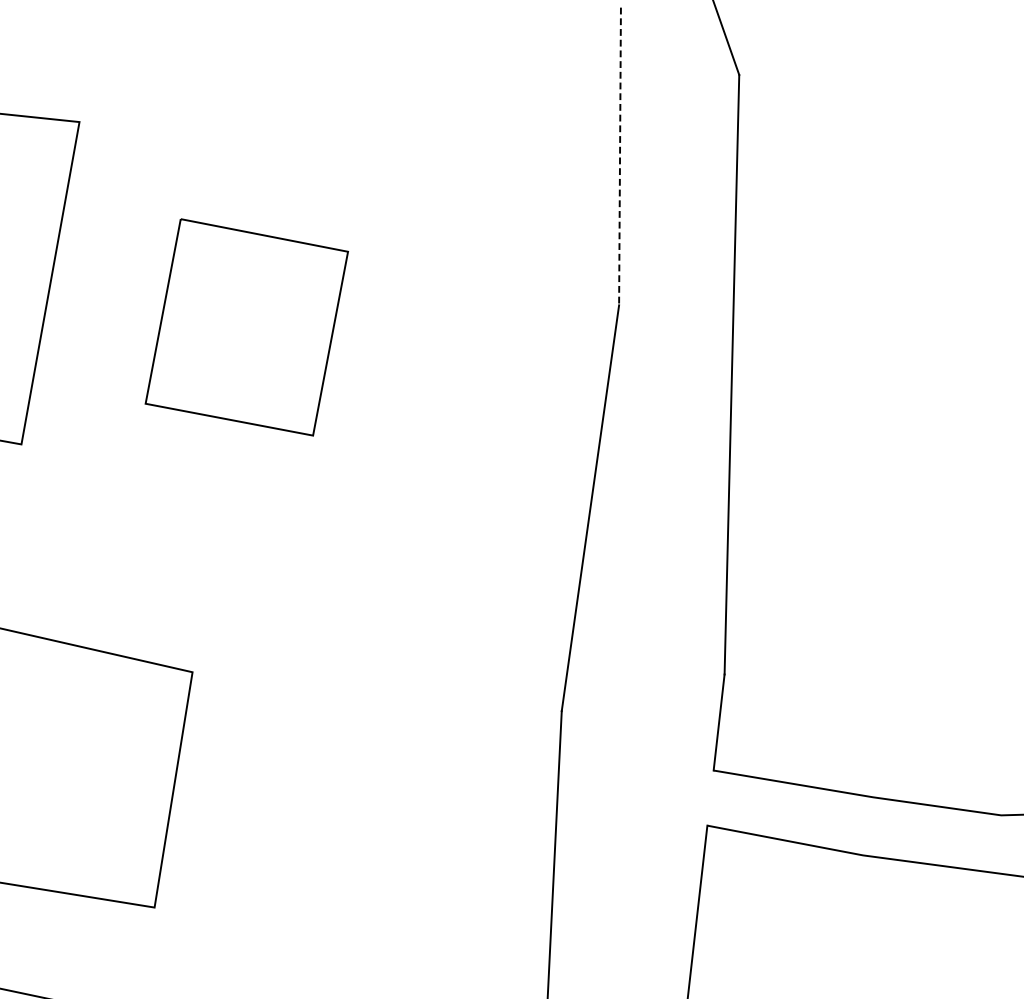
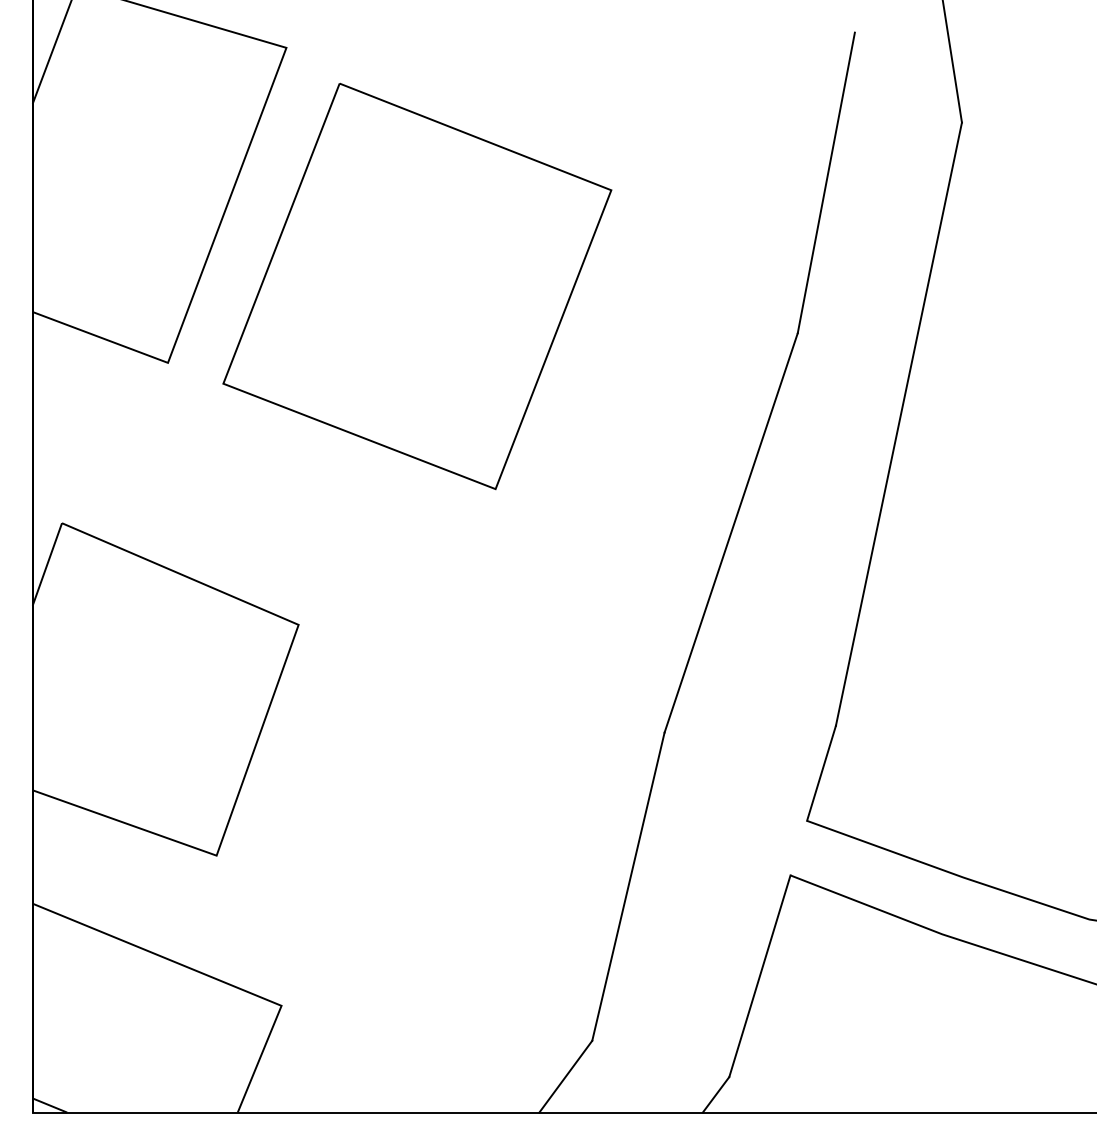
line: (620, 156) -> (826, 182), dashed -> solid
part: (246, 327) -> (417, 286), size x1.67

